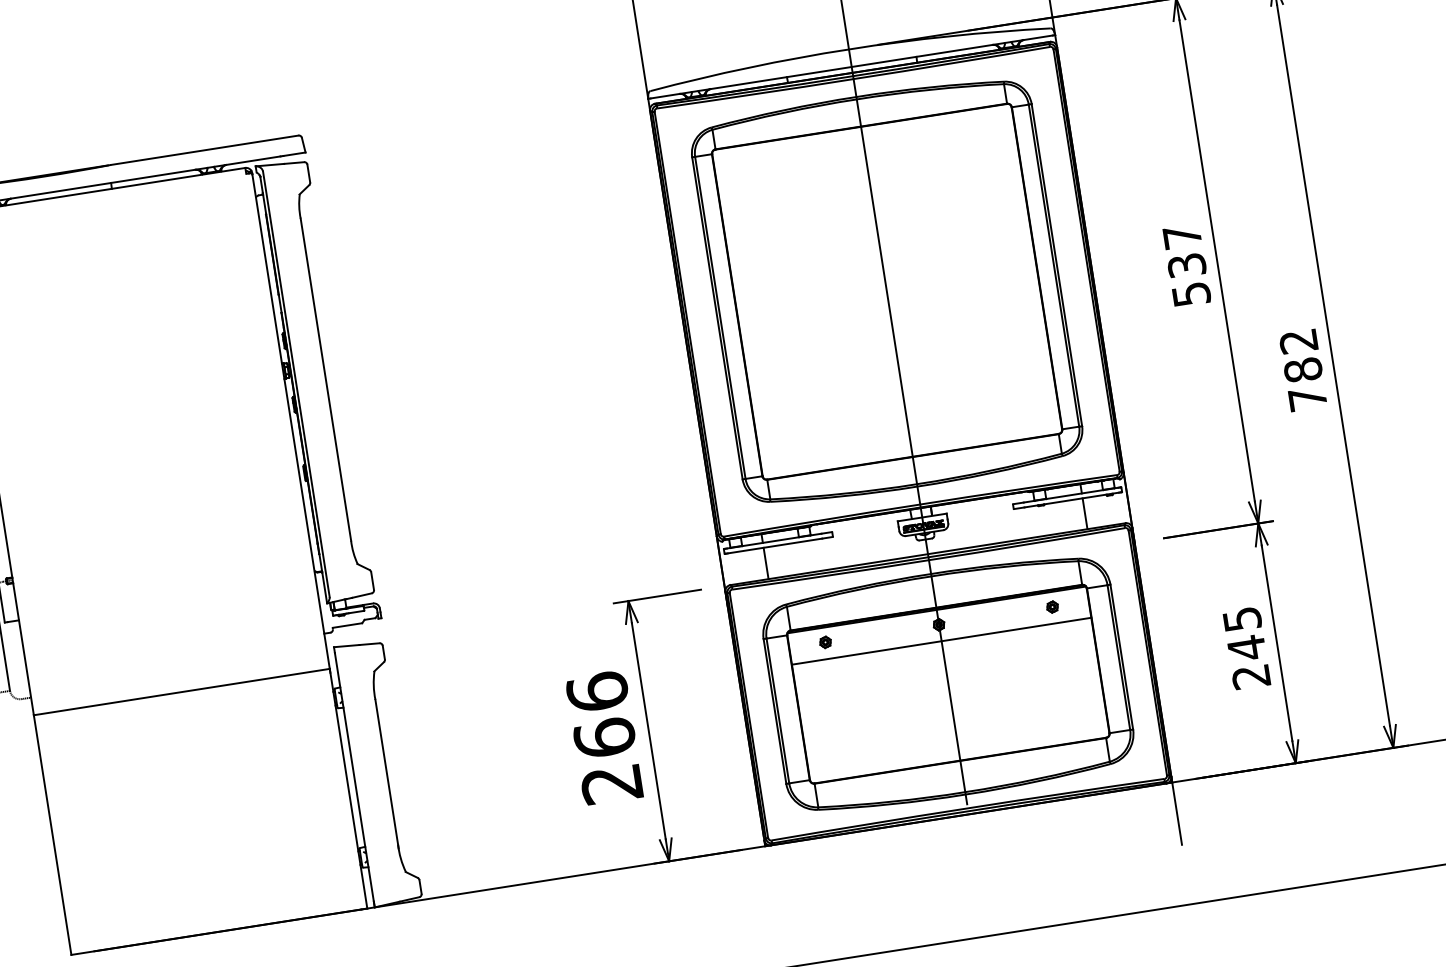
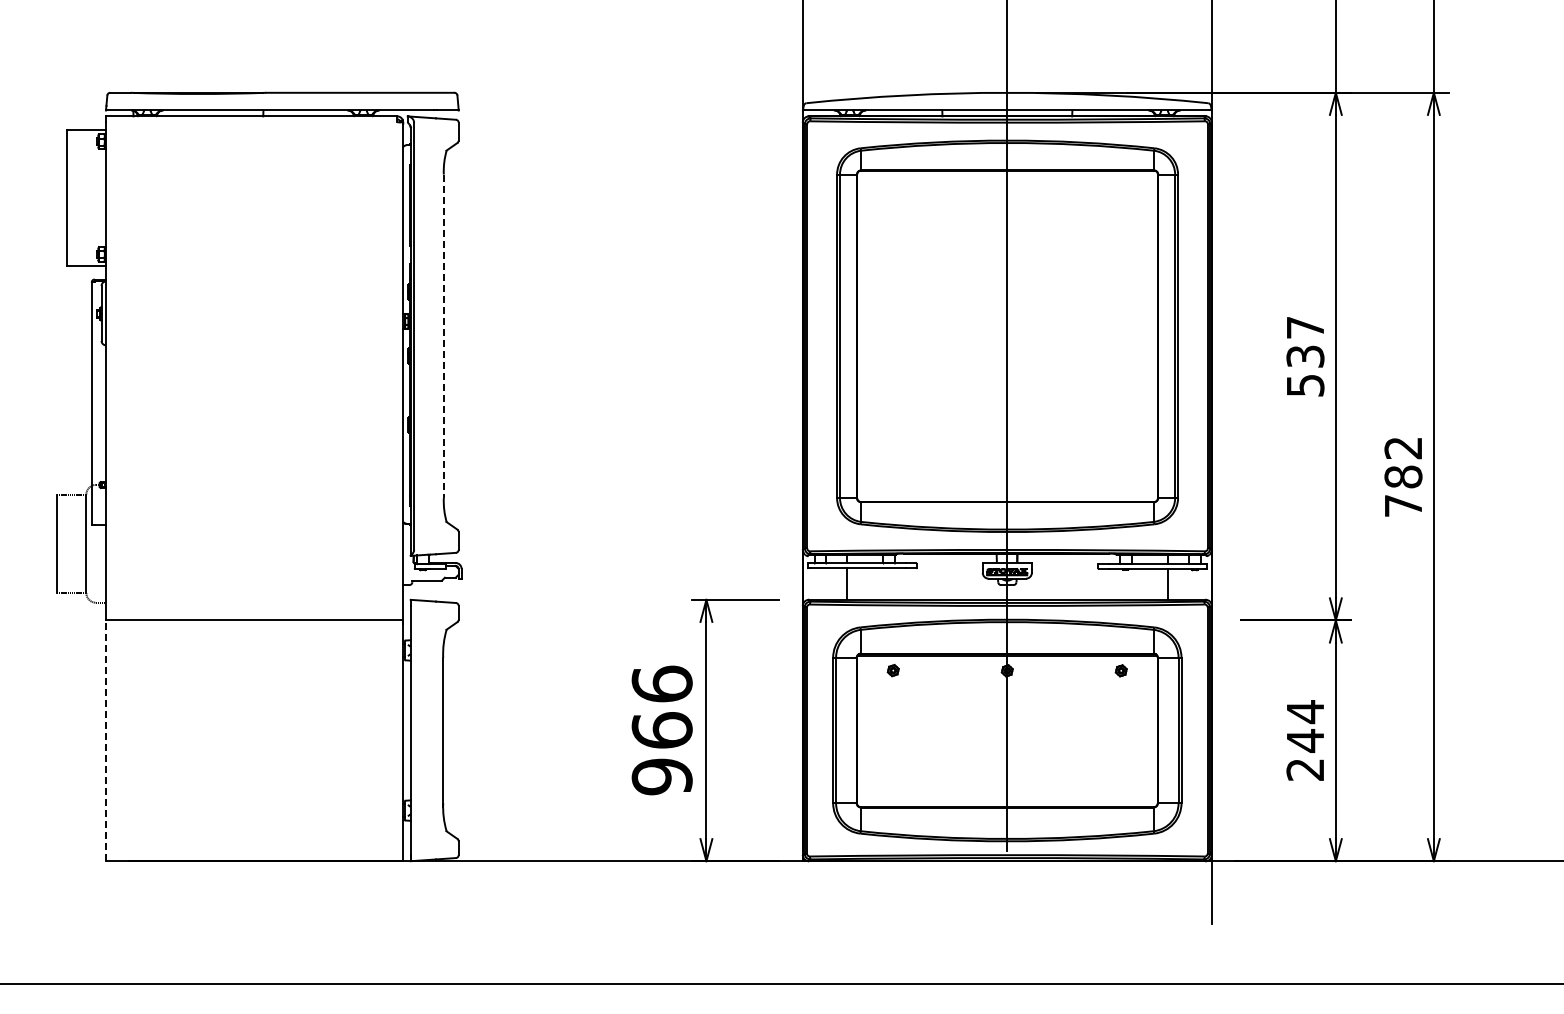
line: (325, 379) -> (443, 336), solid -> dashed
text: (1242, 619) -> (1305, 712), 245 -> 244
line: (940, 641) -> (1006, 687), removed
text: (611, 783) -> (661, 776), 266 -> 966
line: (52, 834) -> (105, 740), solid -> dashed

